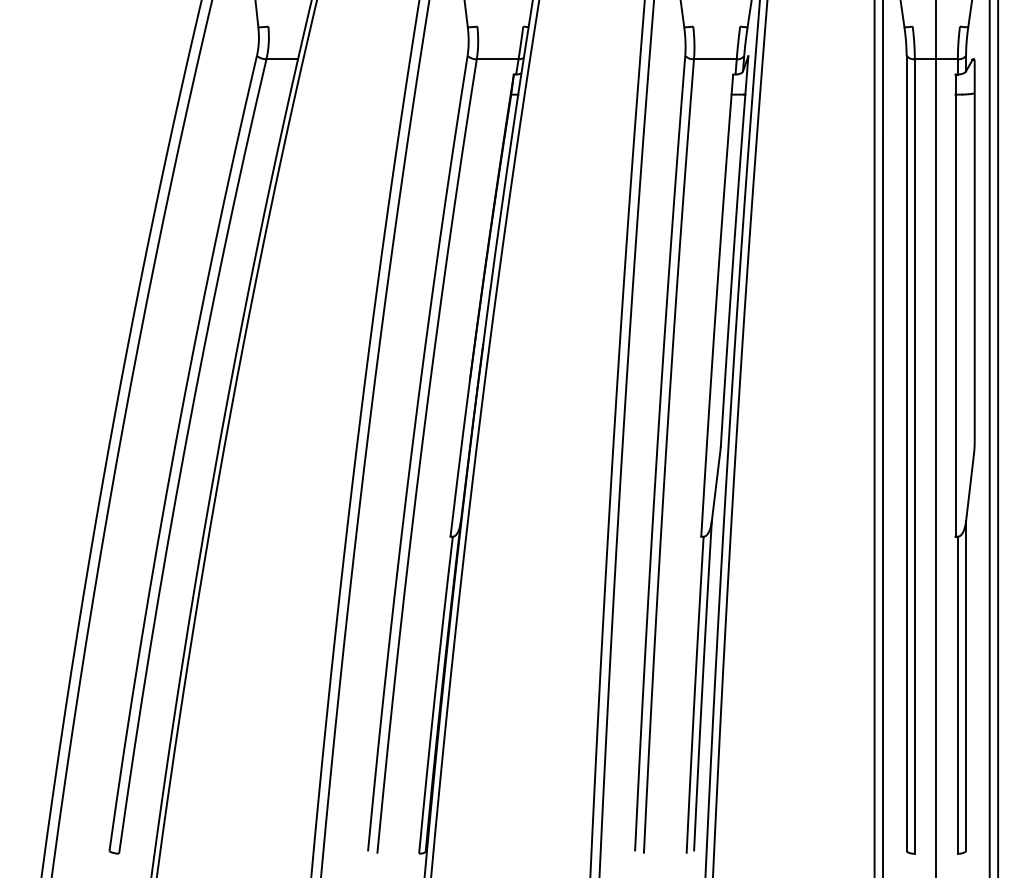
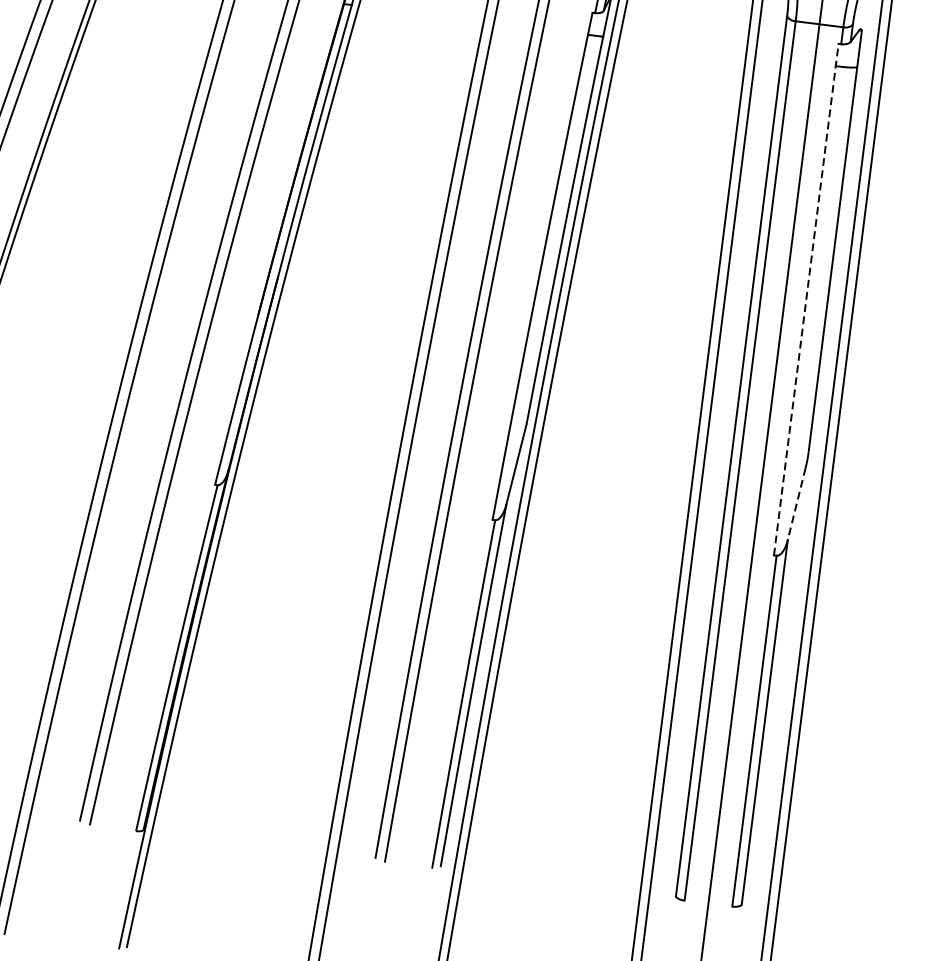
line: (955, 305) -> (806, 299), solid -> dashed
line: (969, 488) -> (796, 503), solid -> dashed

